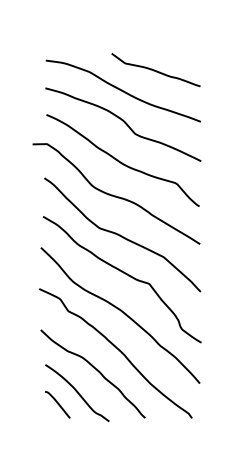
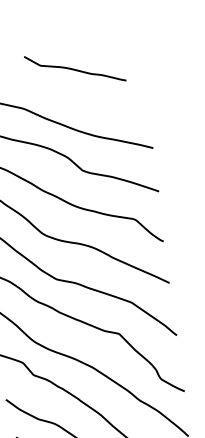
curve: (155, 70) -> (74, 69), moved

